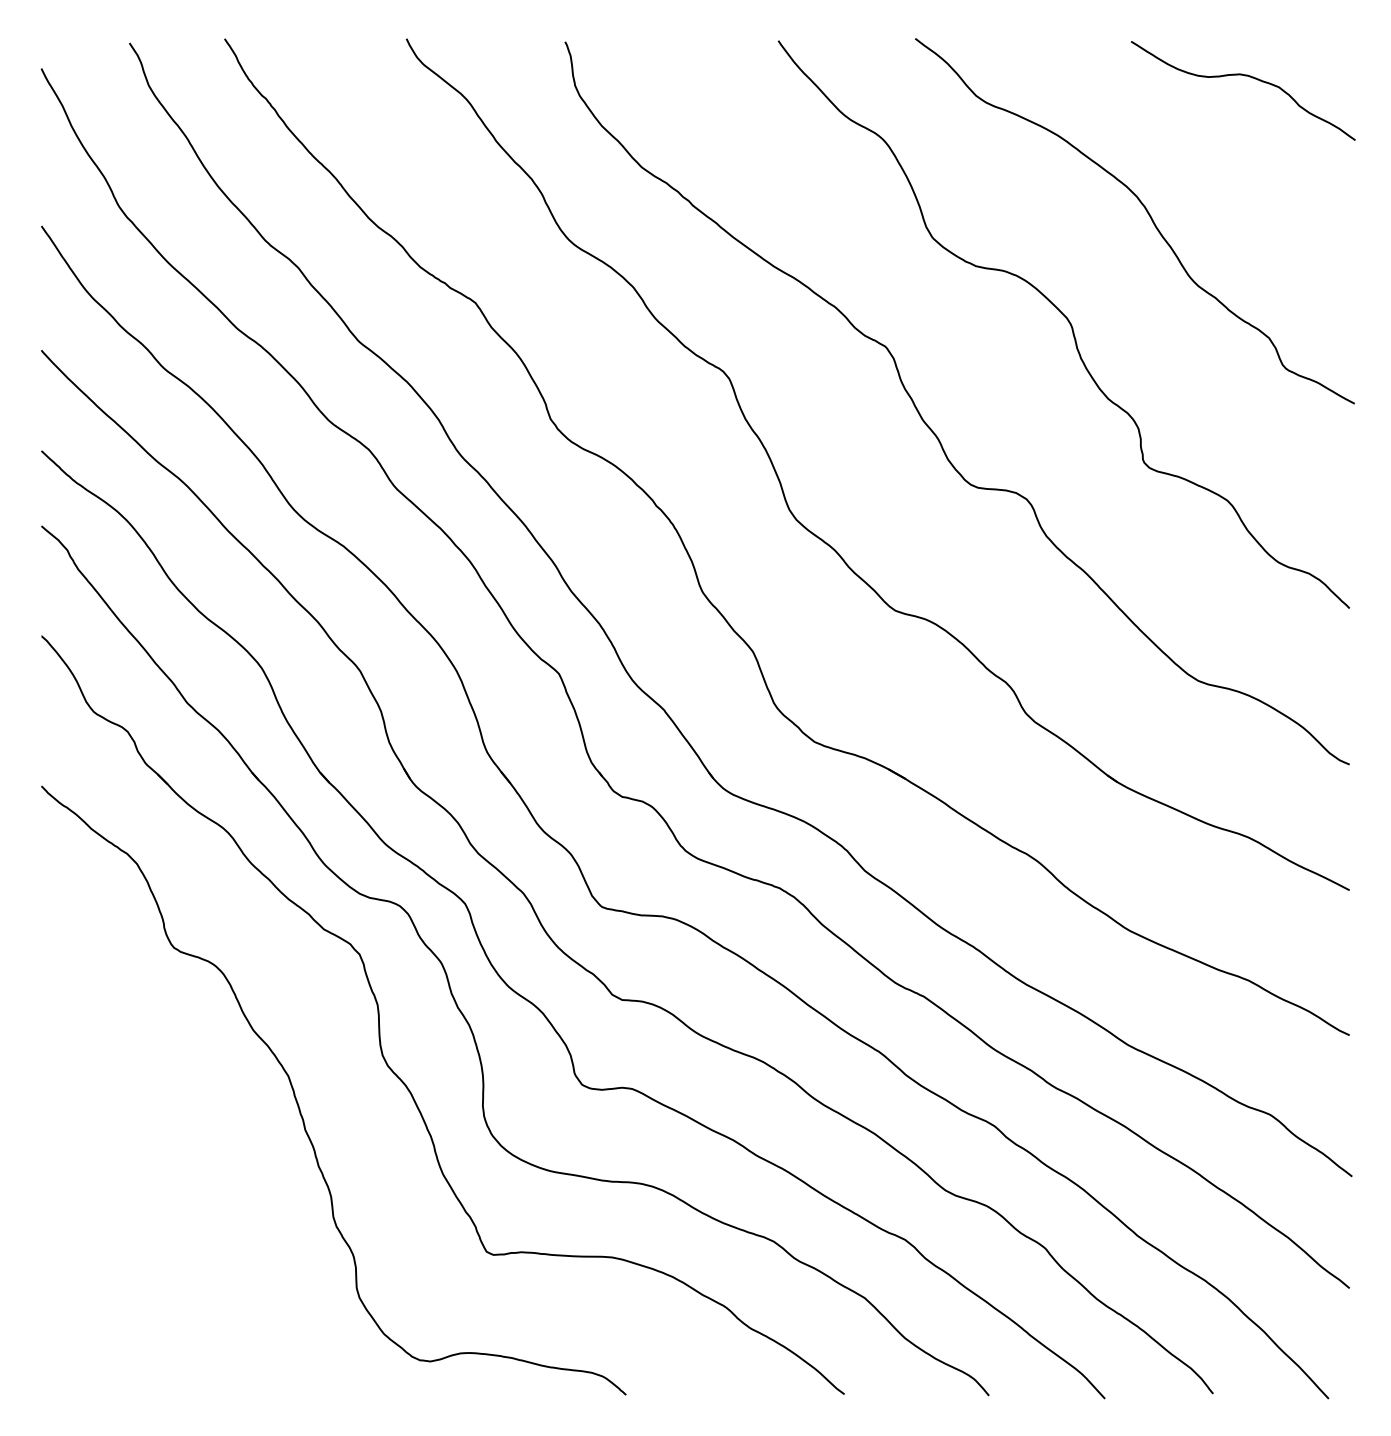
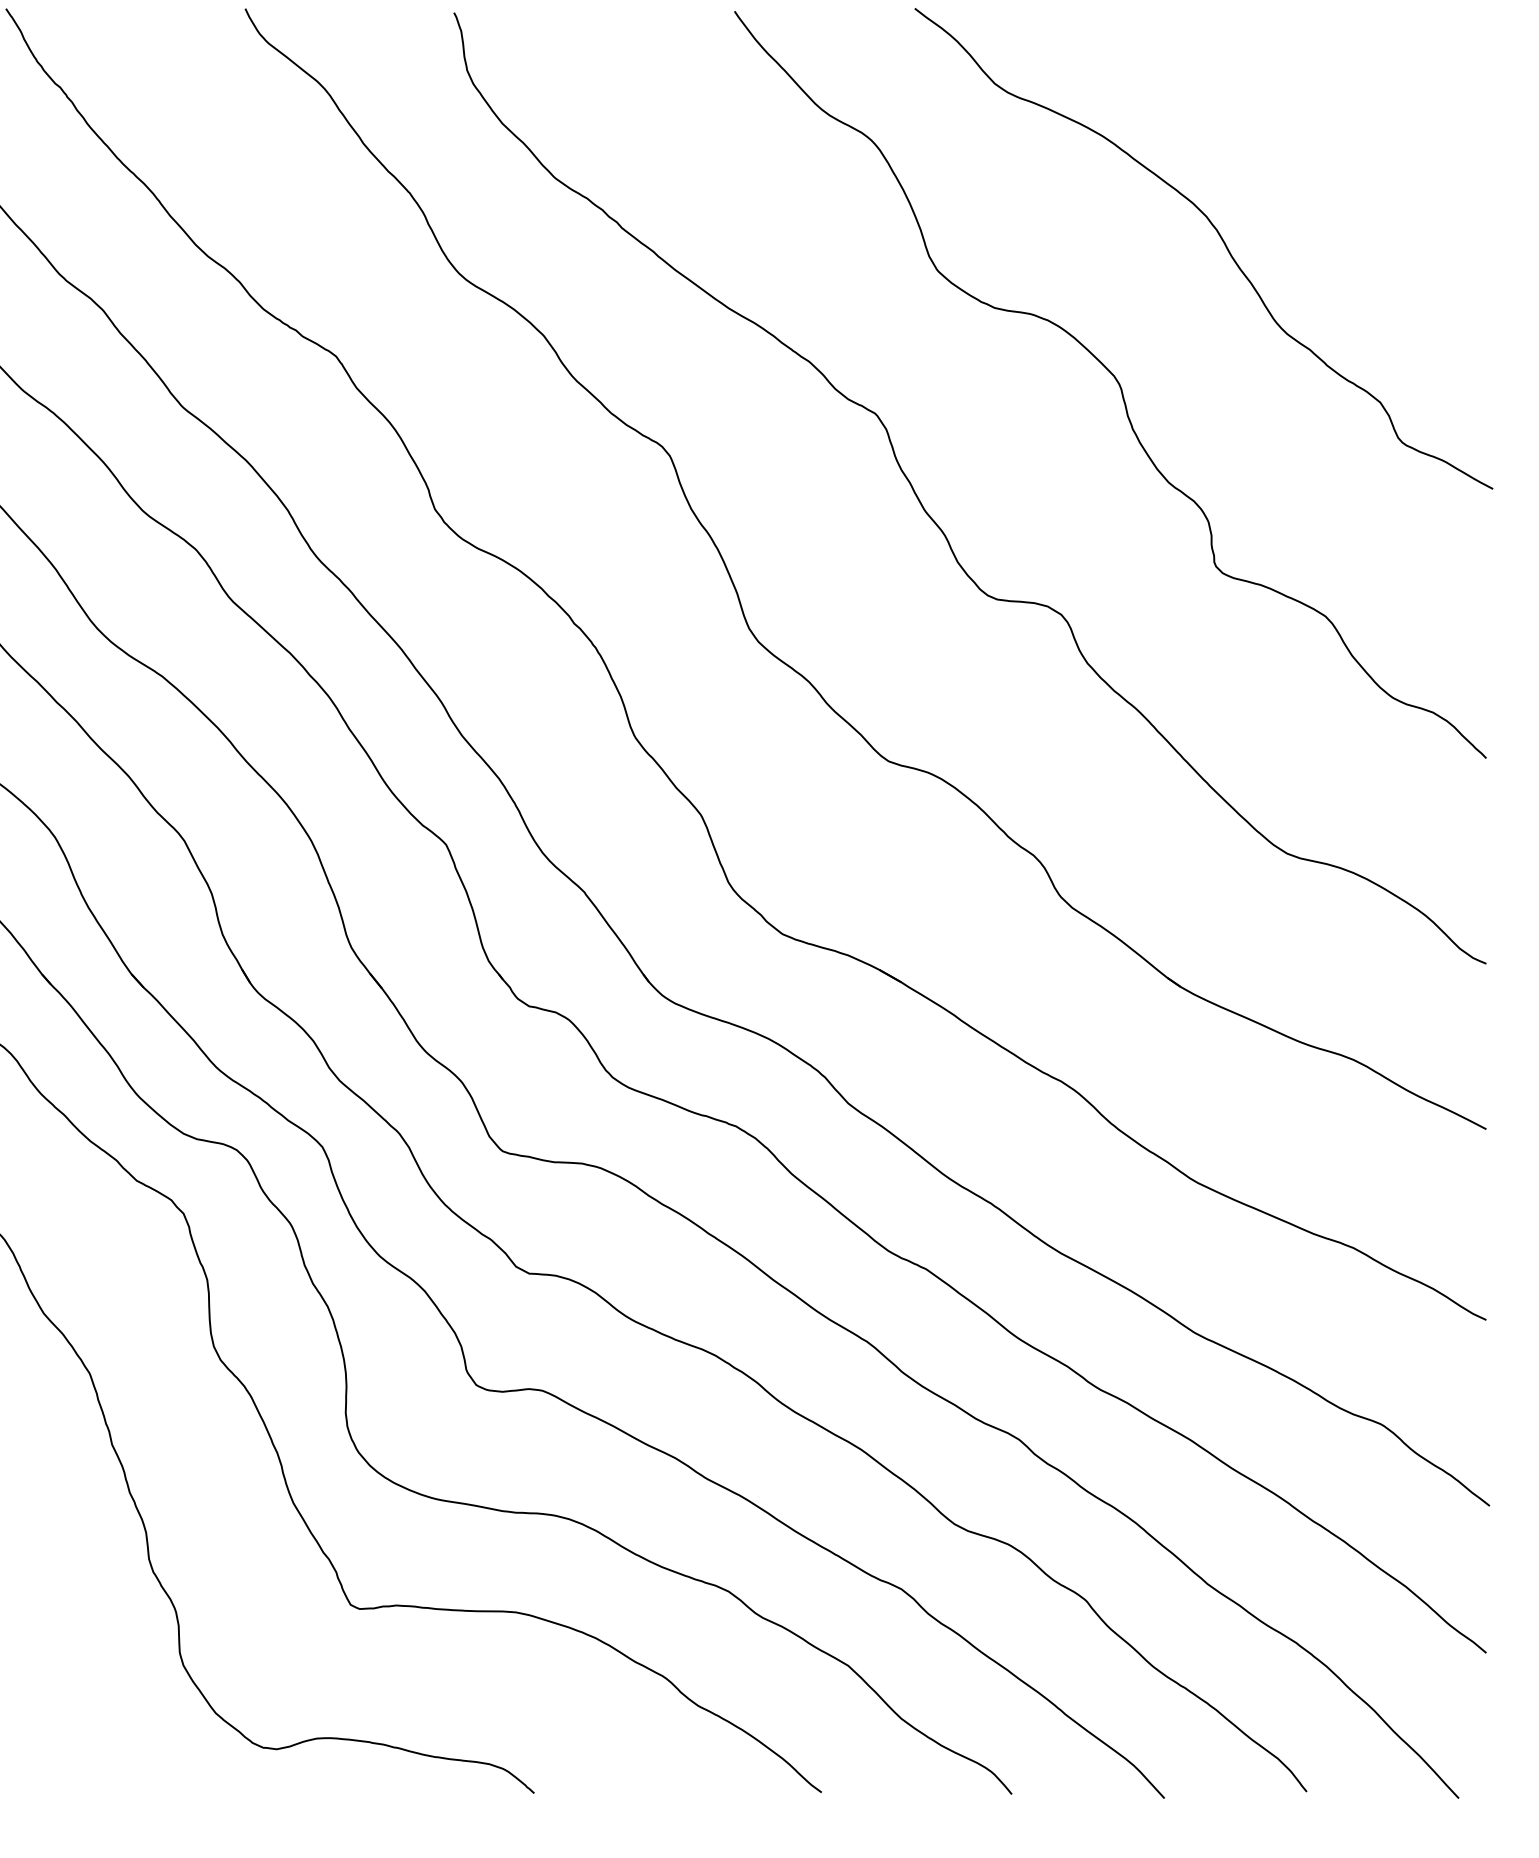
curve: (1244, 76) -> (1347, 58), removed

